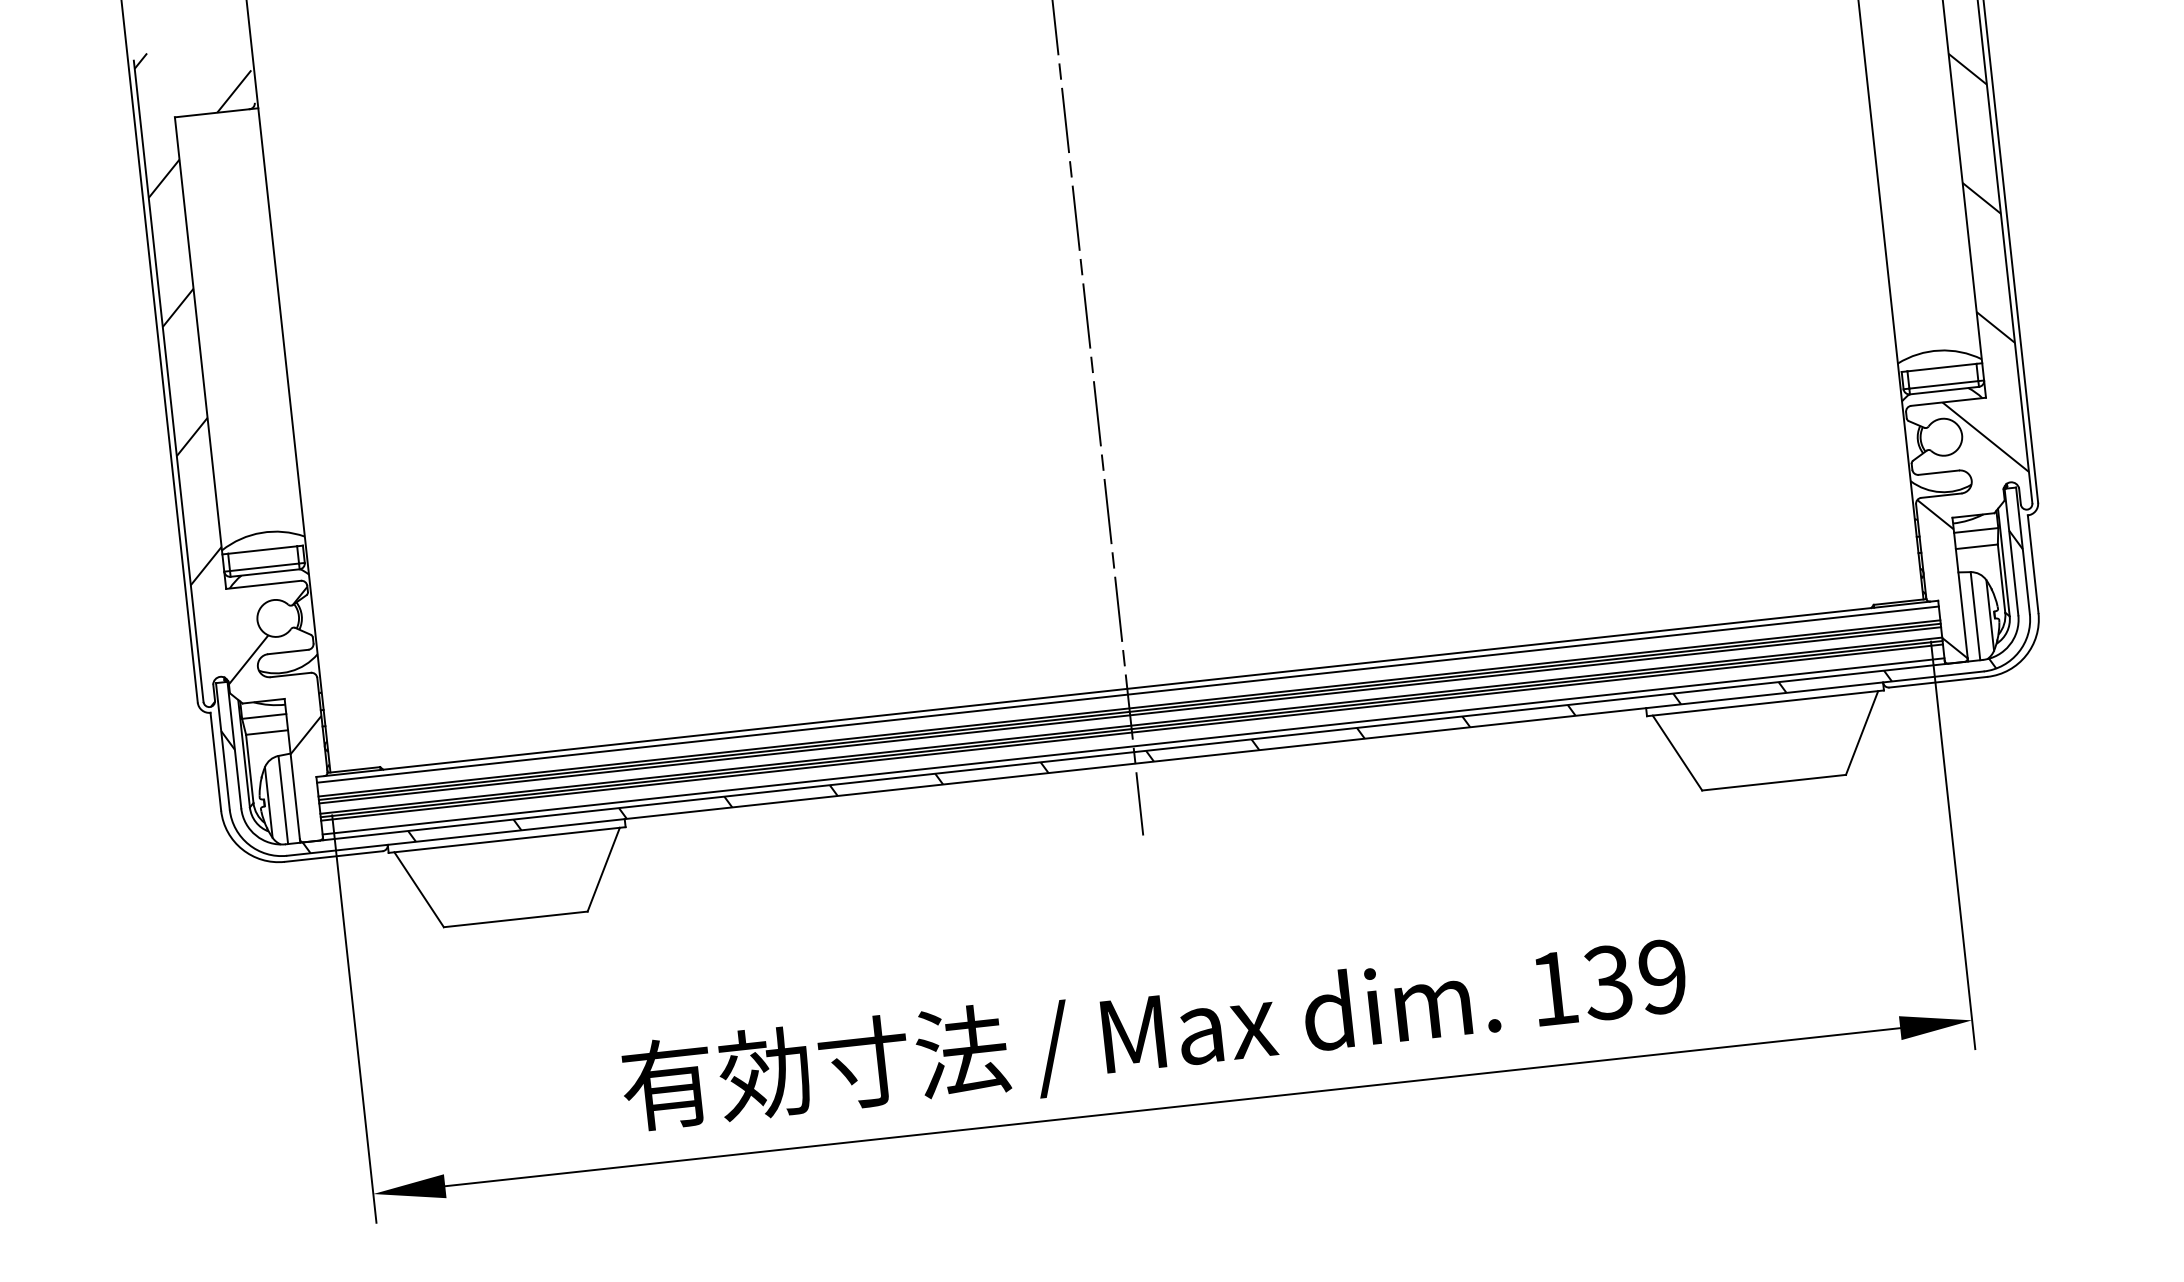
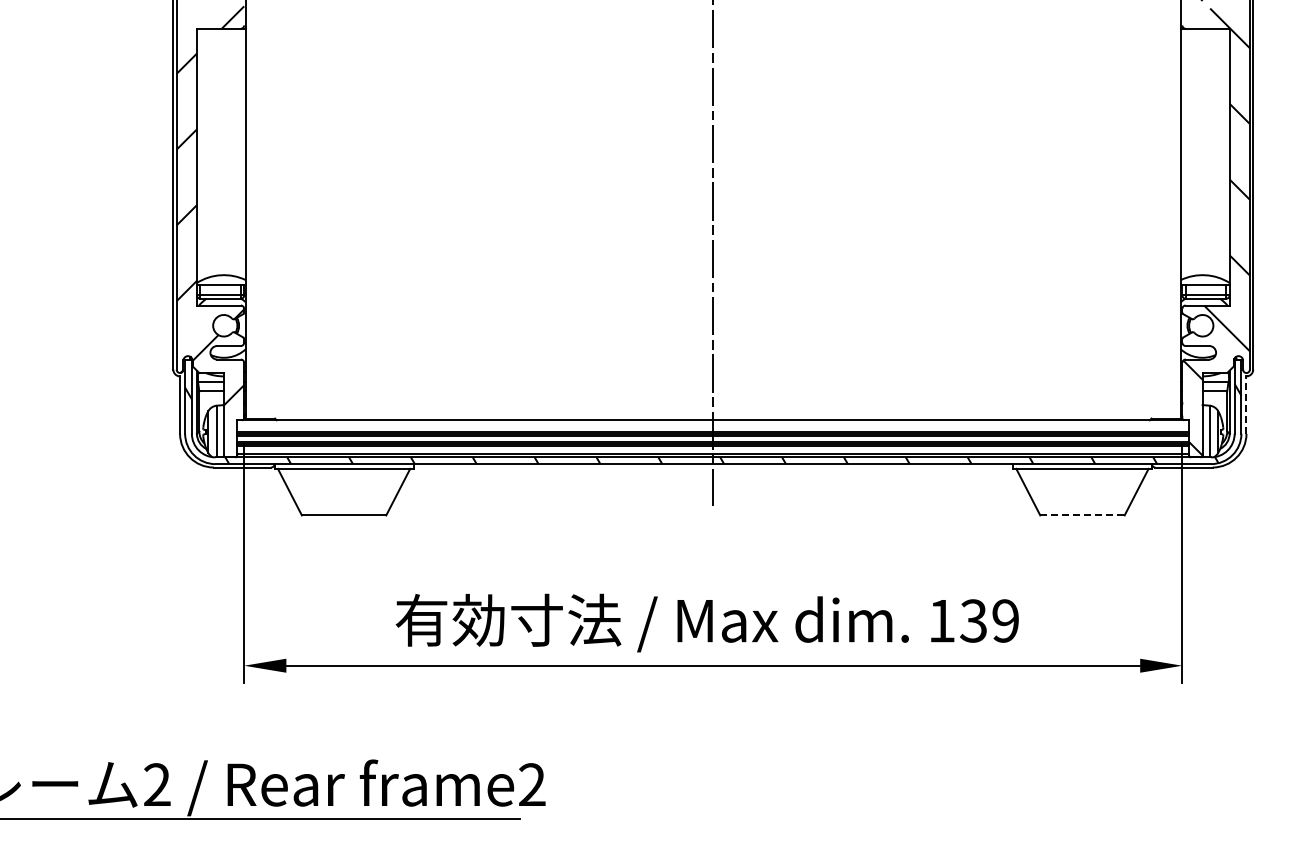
line: (2033, 564) -> (1246, 405), solid -> dashed
line: (1128, 694) -> (713, 423), removed
line: (1774, 782) -> (1082, 515), solid -> dashed

